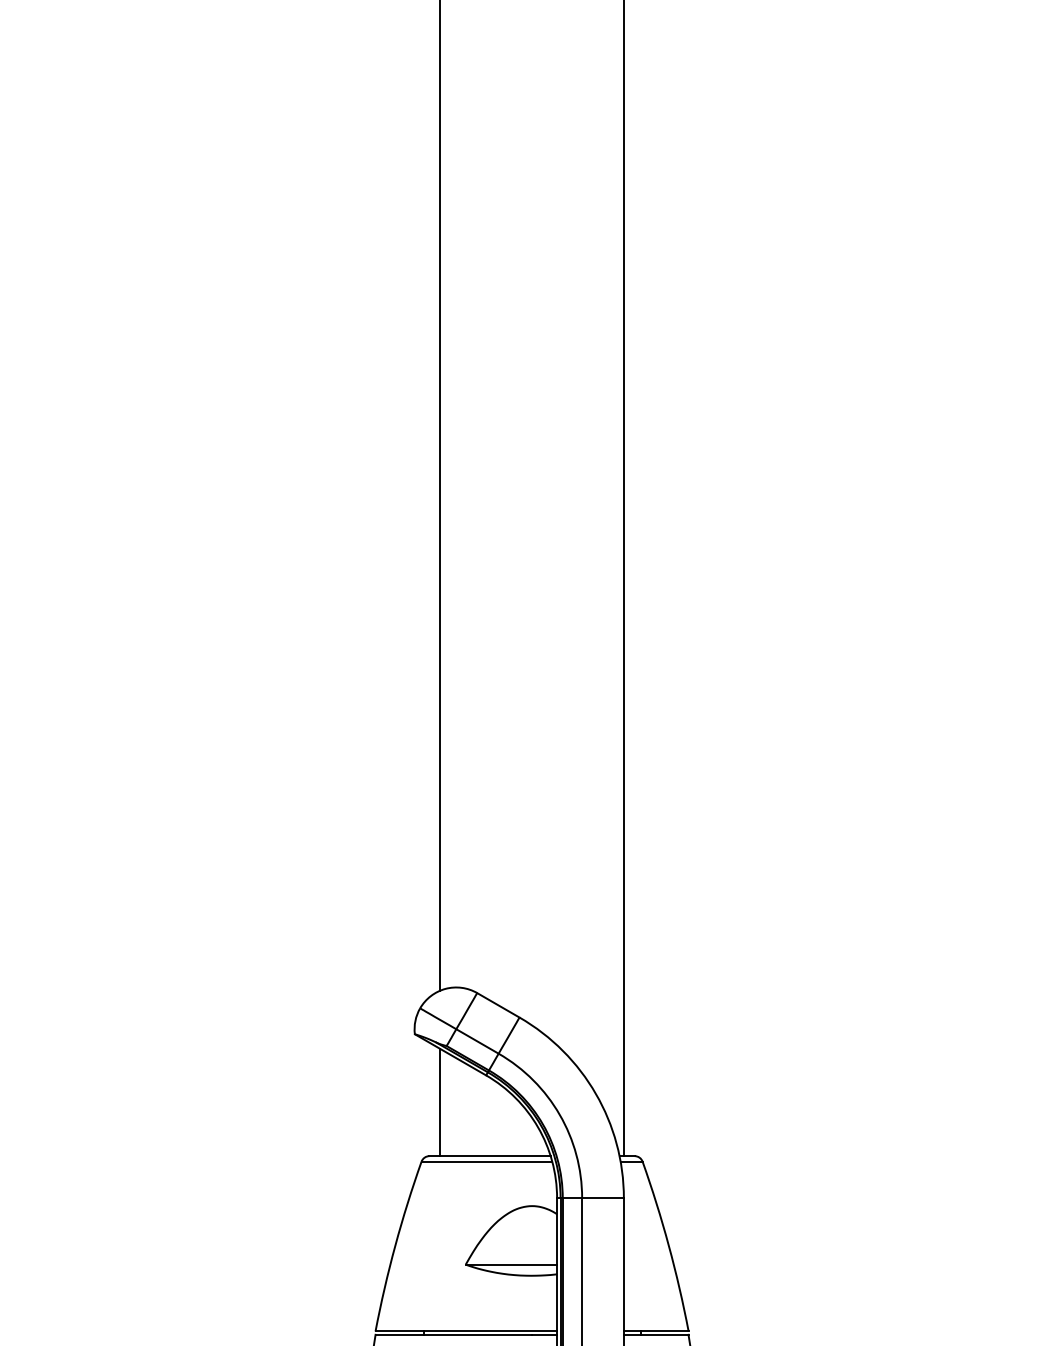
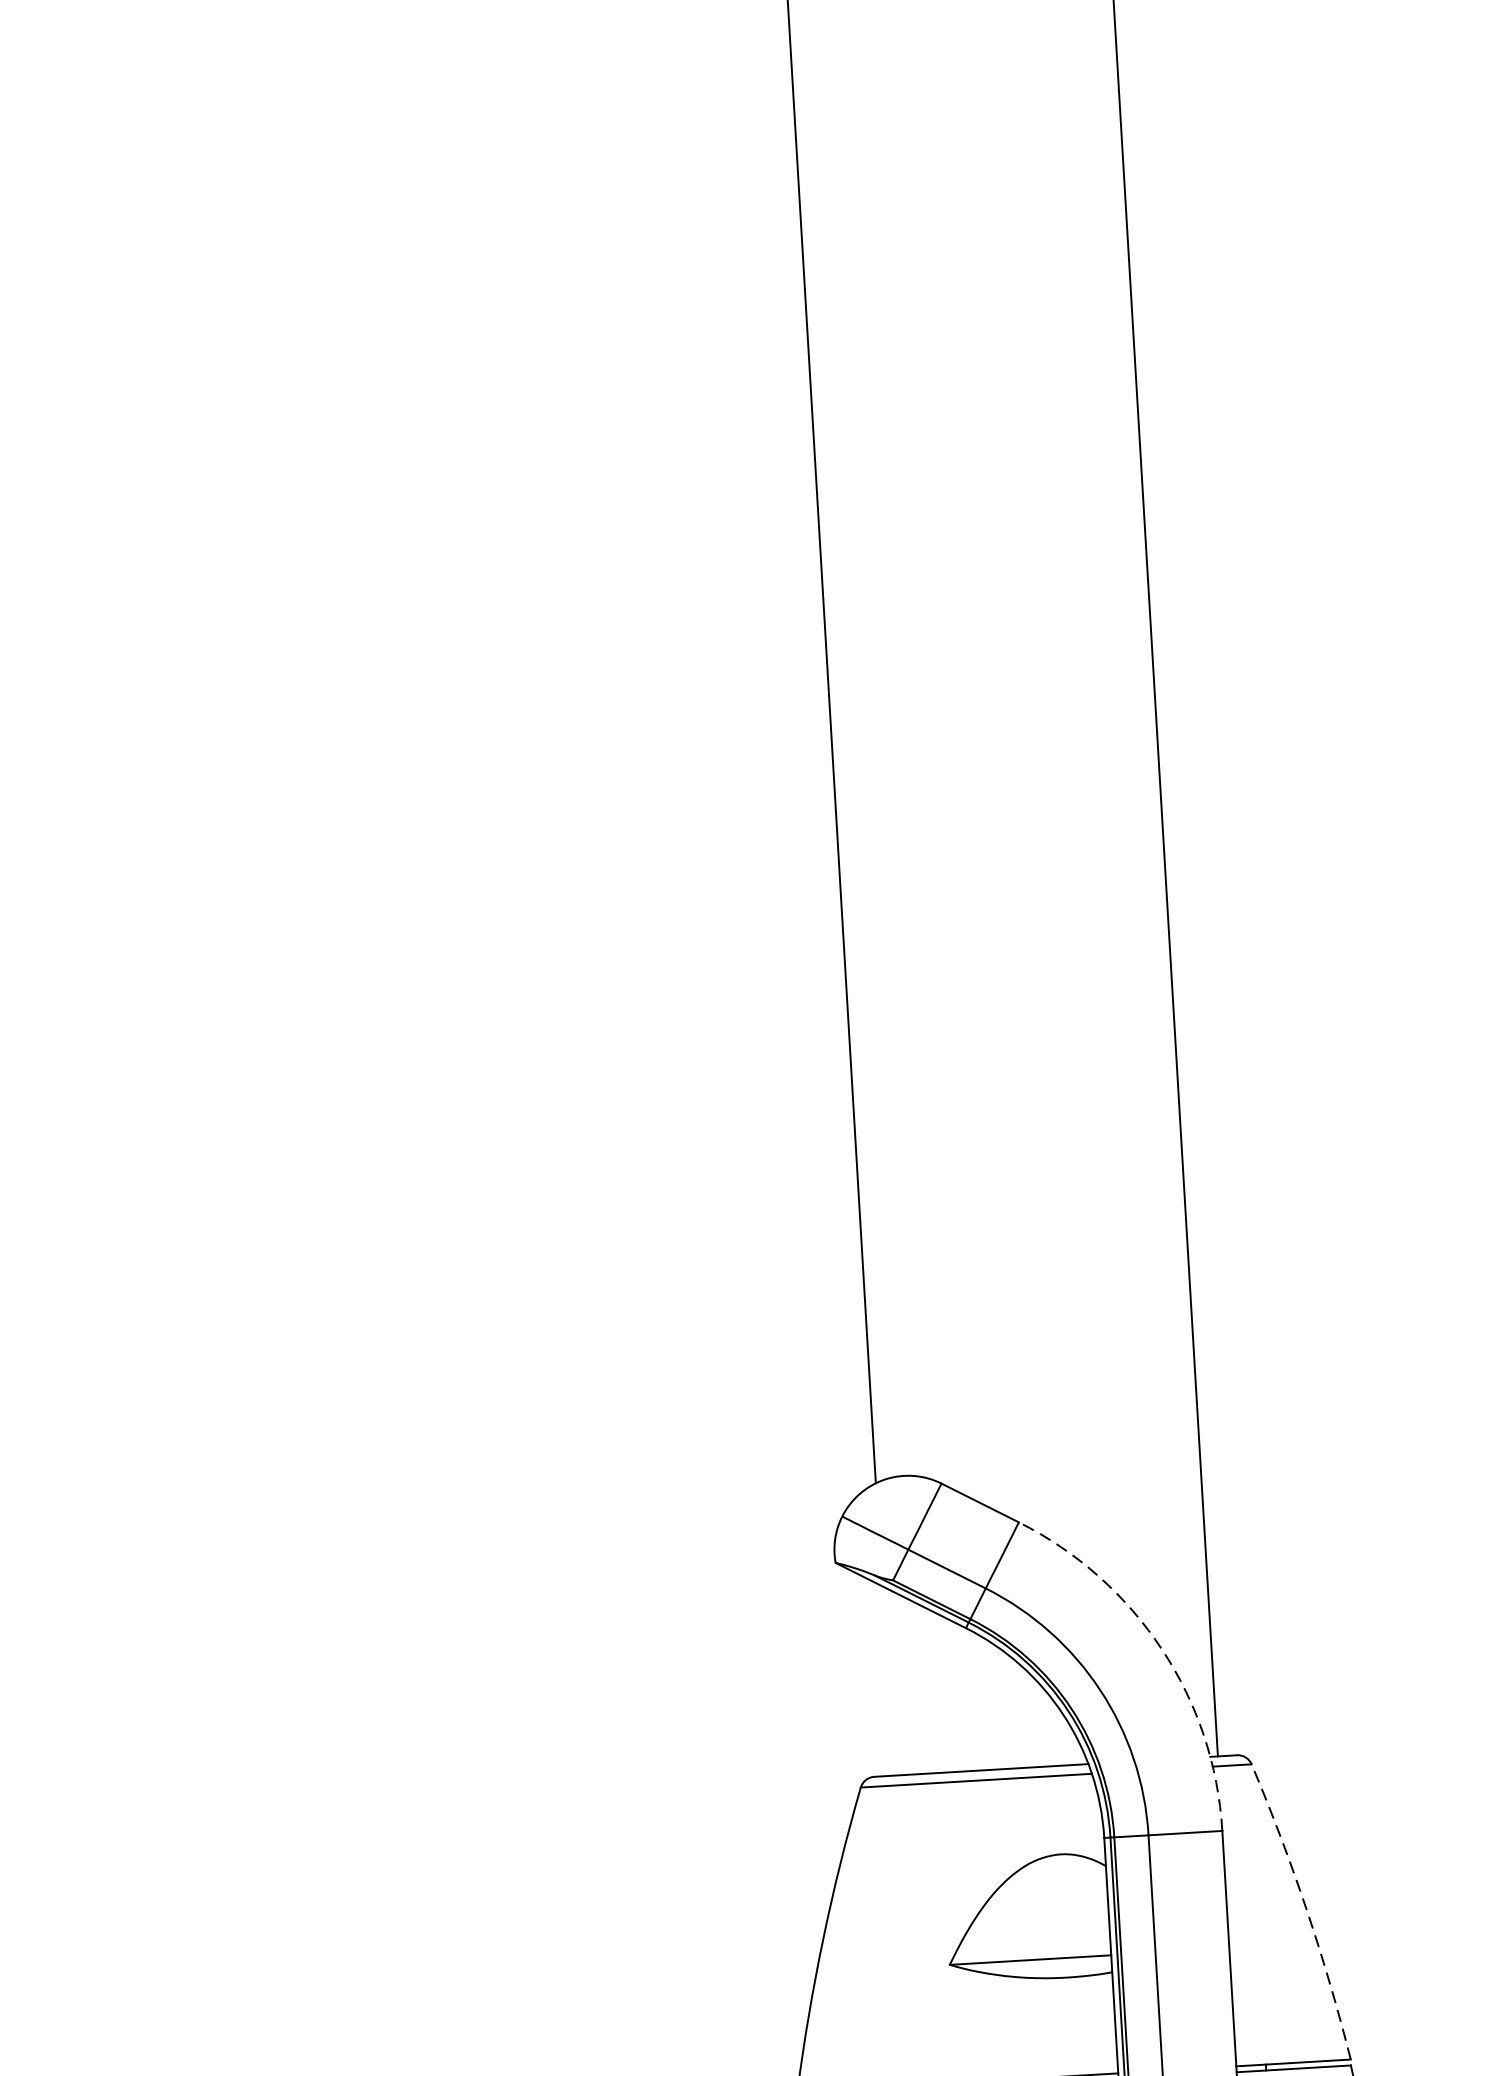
arc: (595, 1093) -> (1161, 1648), solid -> dashed
line: (440, 1102) -> (888, 1680), removed
arc: (668, 1245) -> (1306, 1909), solid -> dashed

